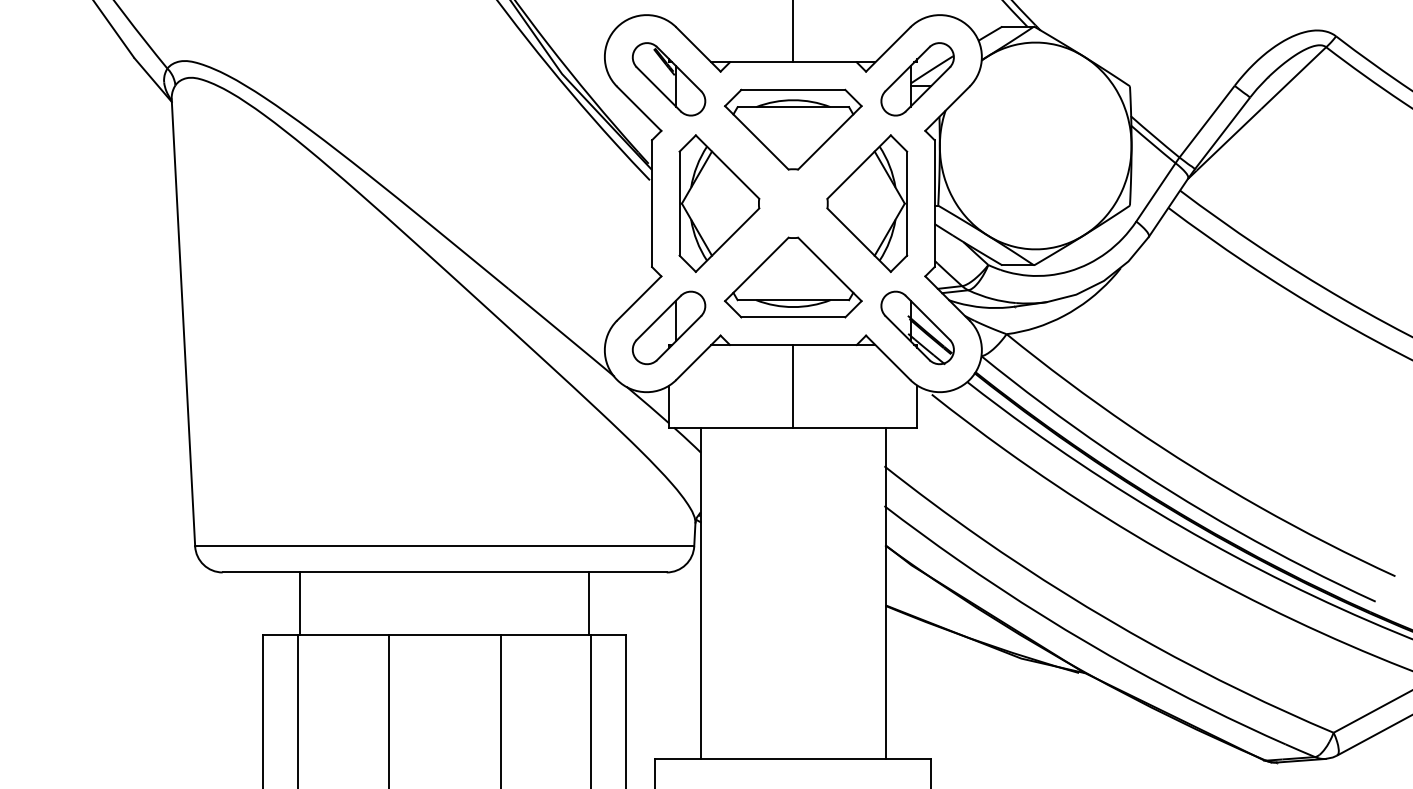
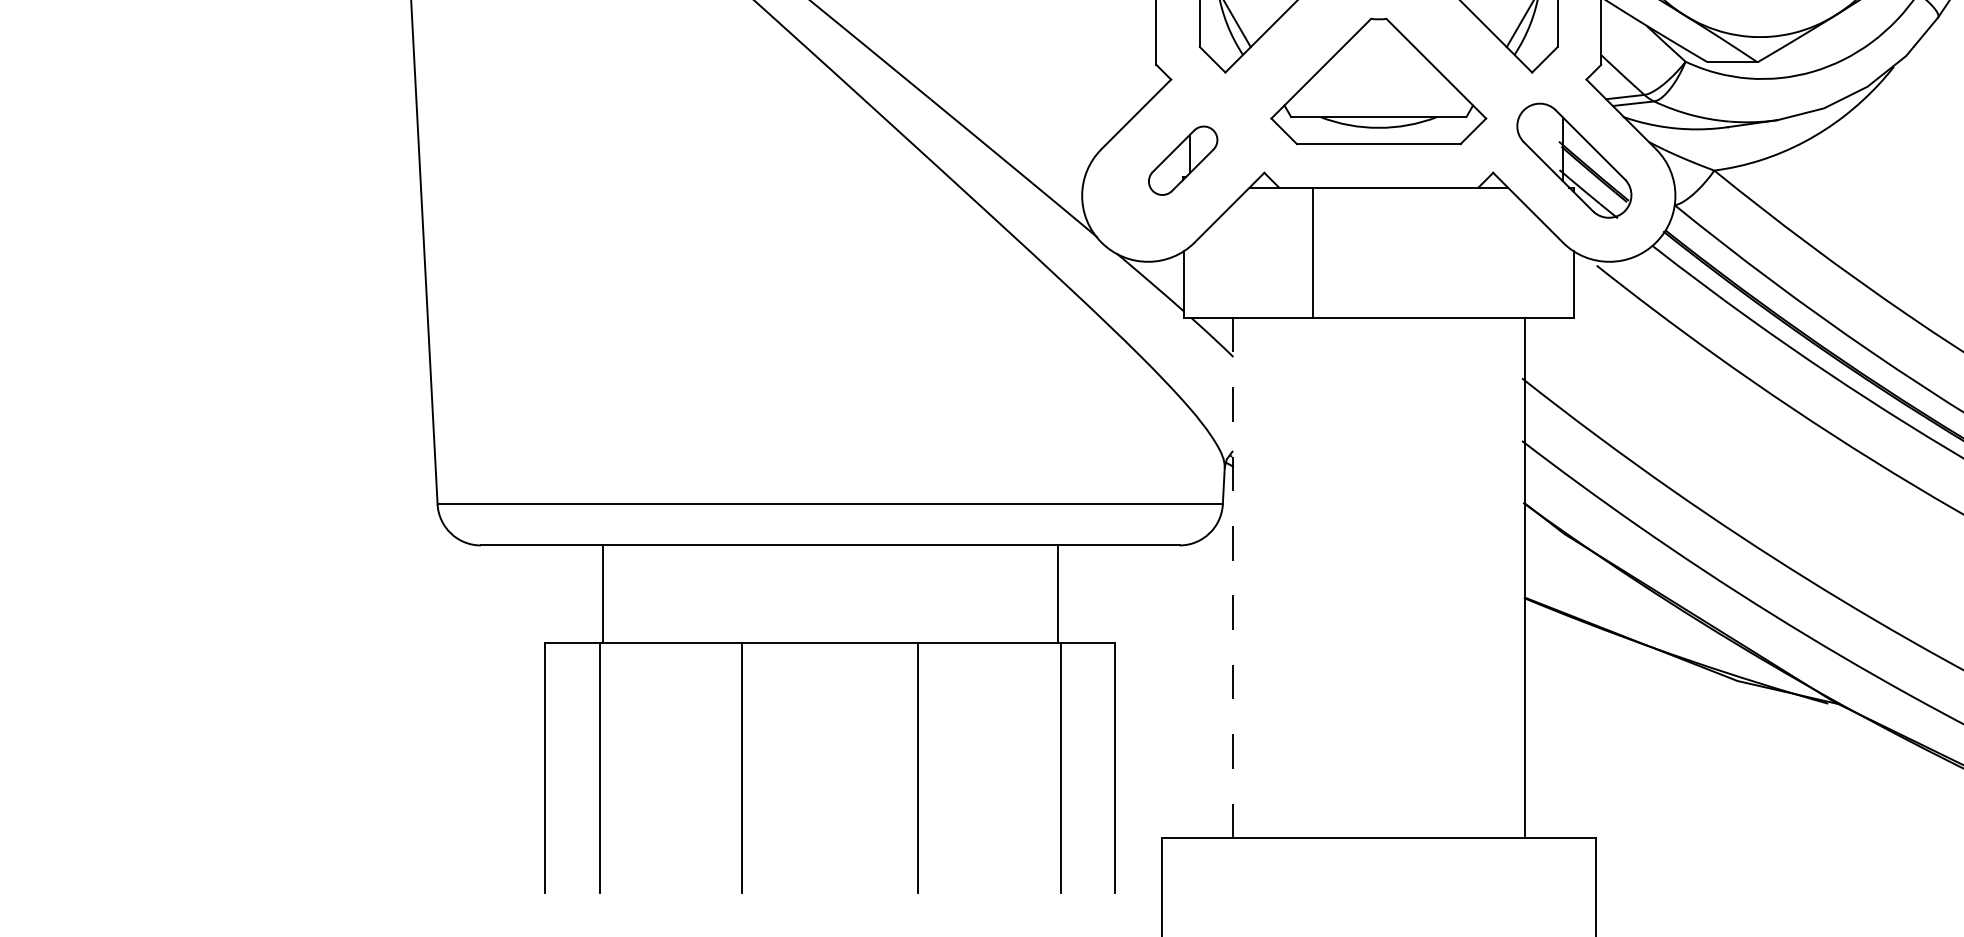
part: (668, 327) -> (1182, 160), size x0.6
line: (793, 385) -> (1312, 251), moved
line: (700, 592) -> (1232, 576), solid -> dashed

